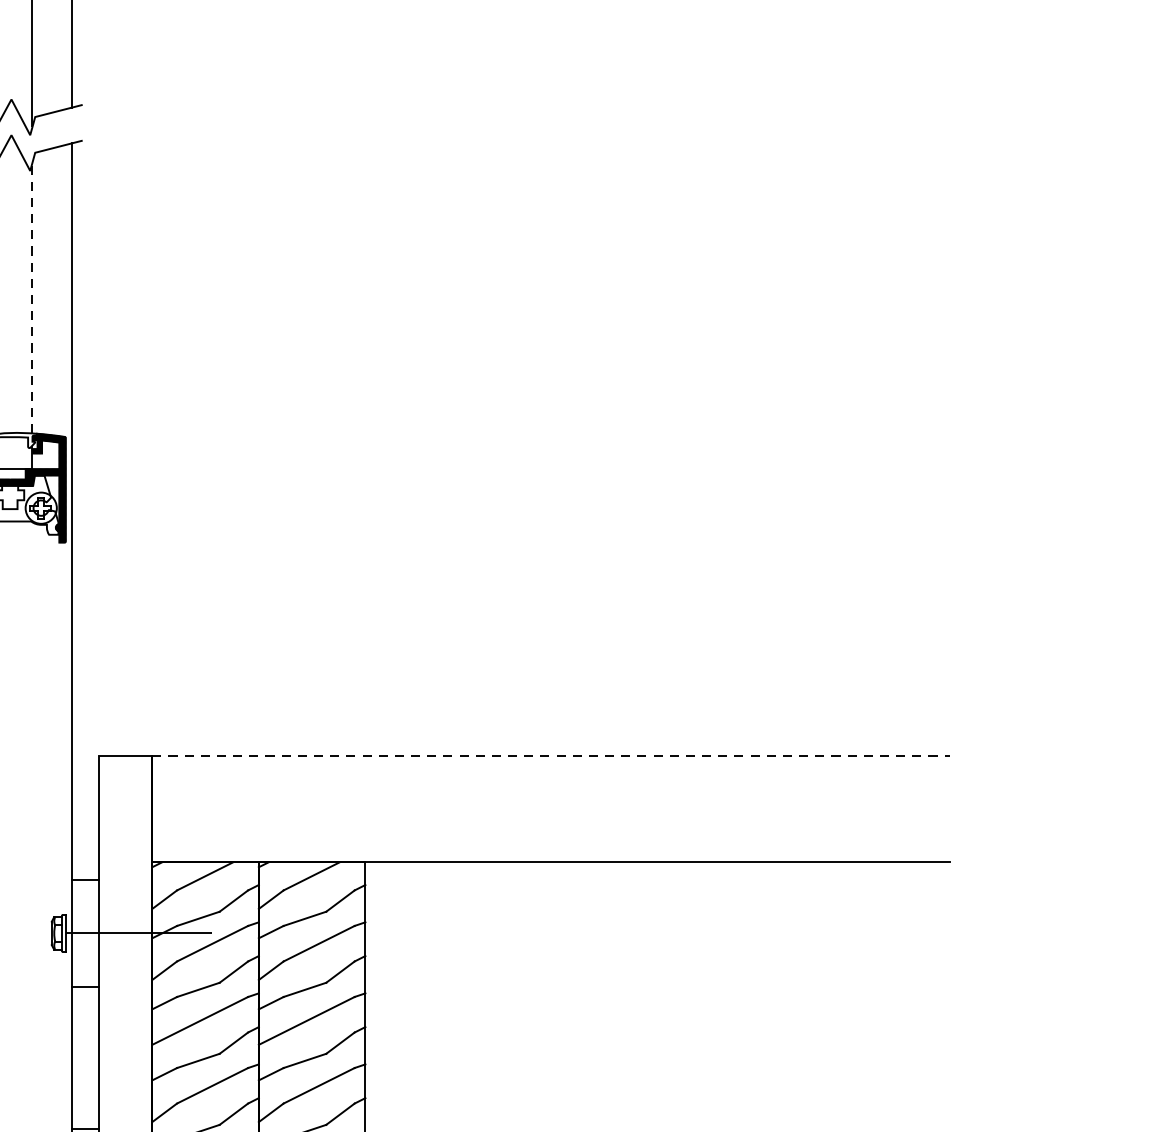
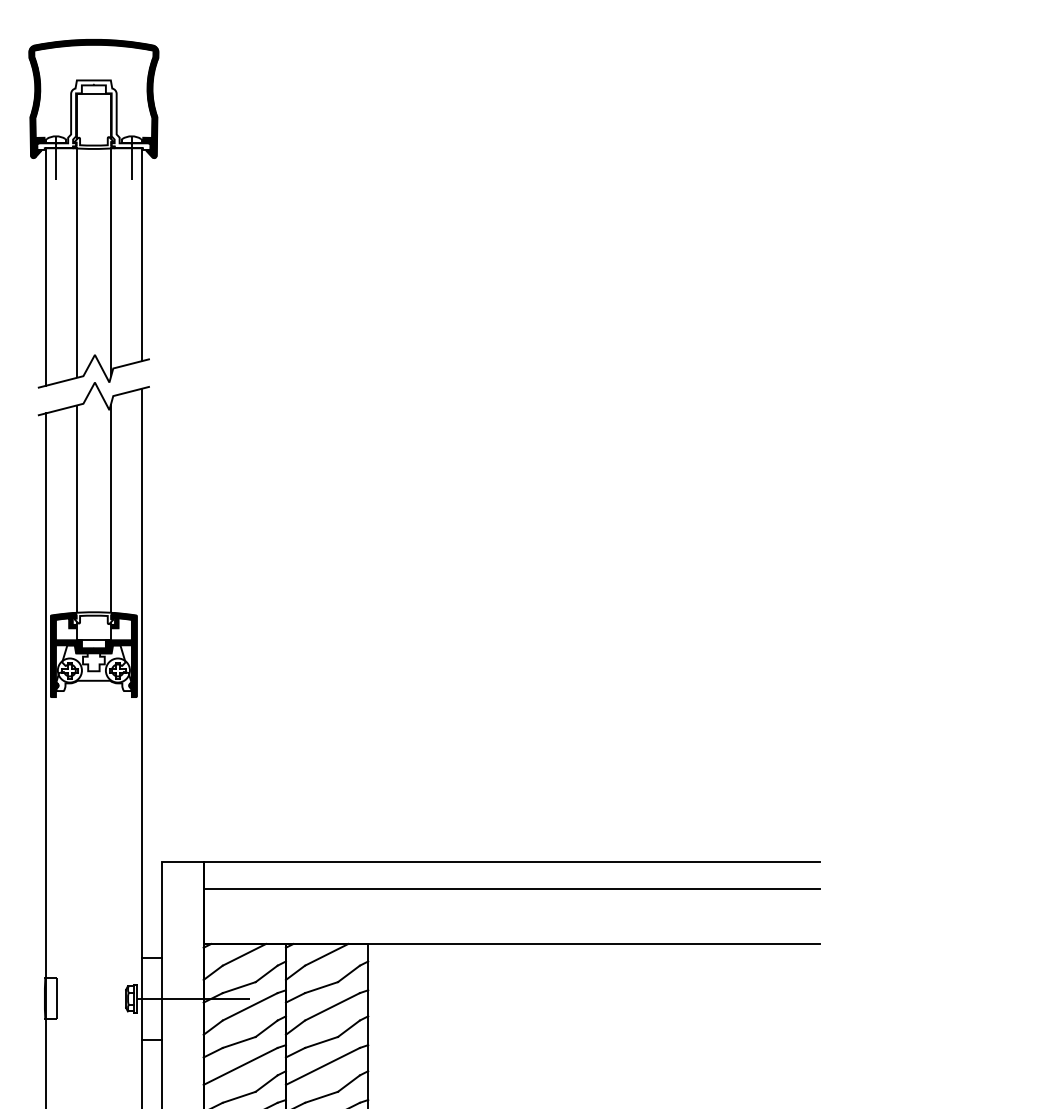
line: (32, 297) -> (111, 507), dashed -> solid
line: (552, 755) -> (512, 861), dashed -> solid
line: (550, 791) -> (511, 889), added

